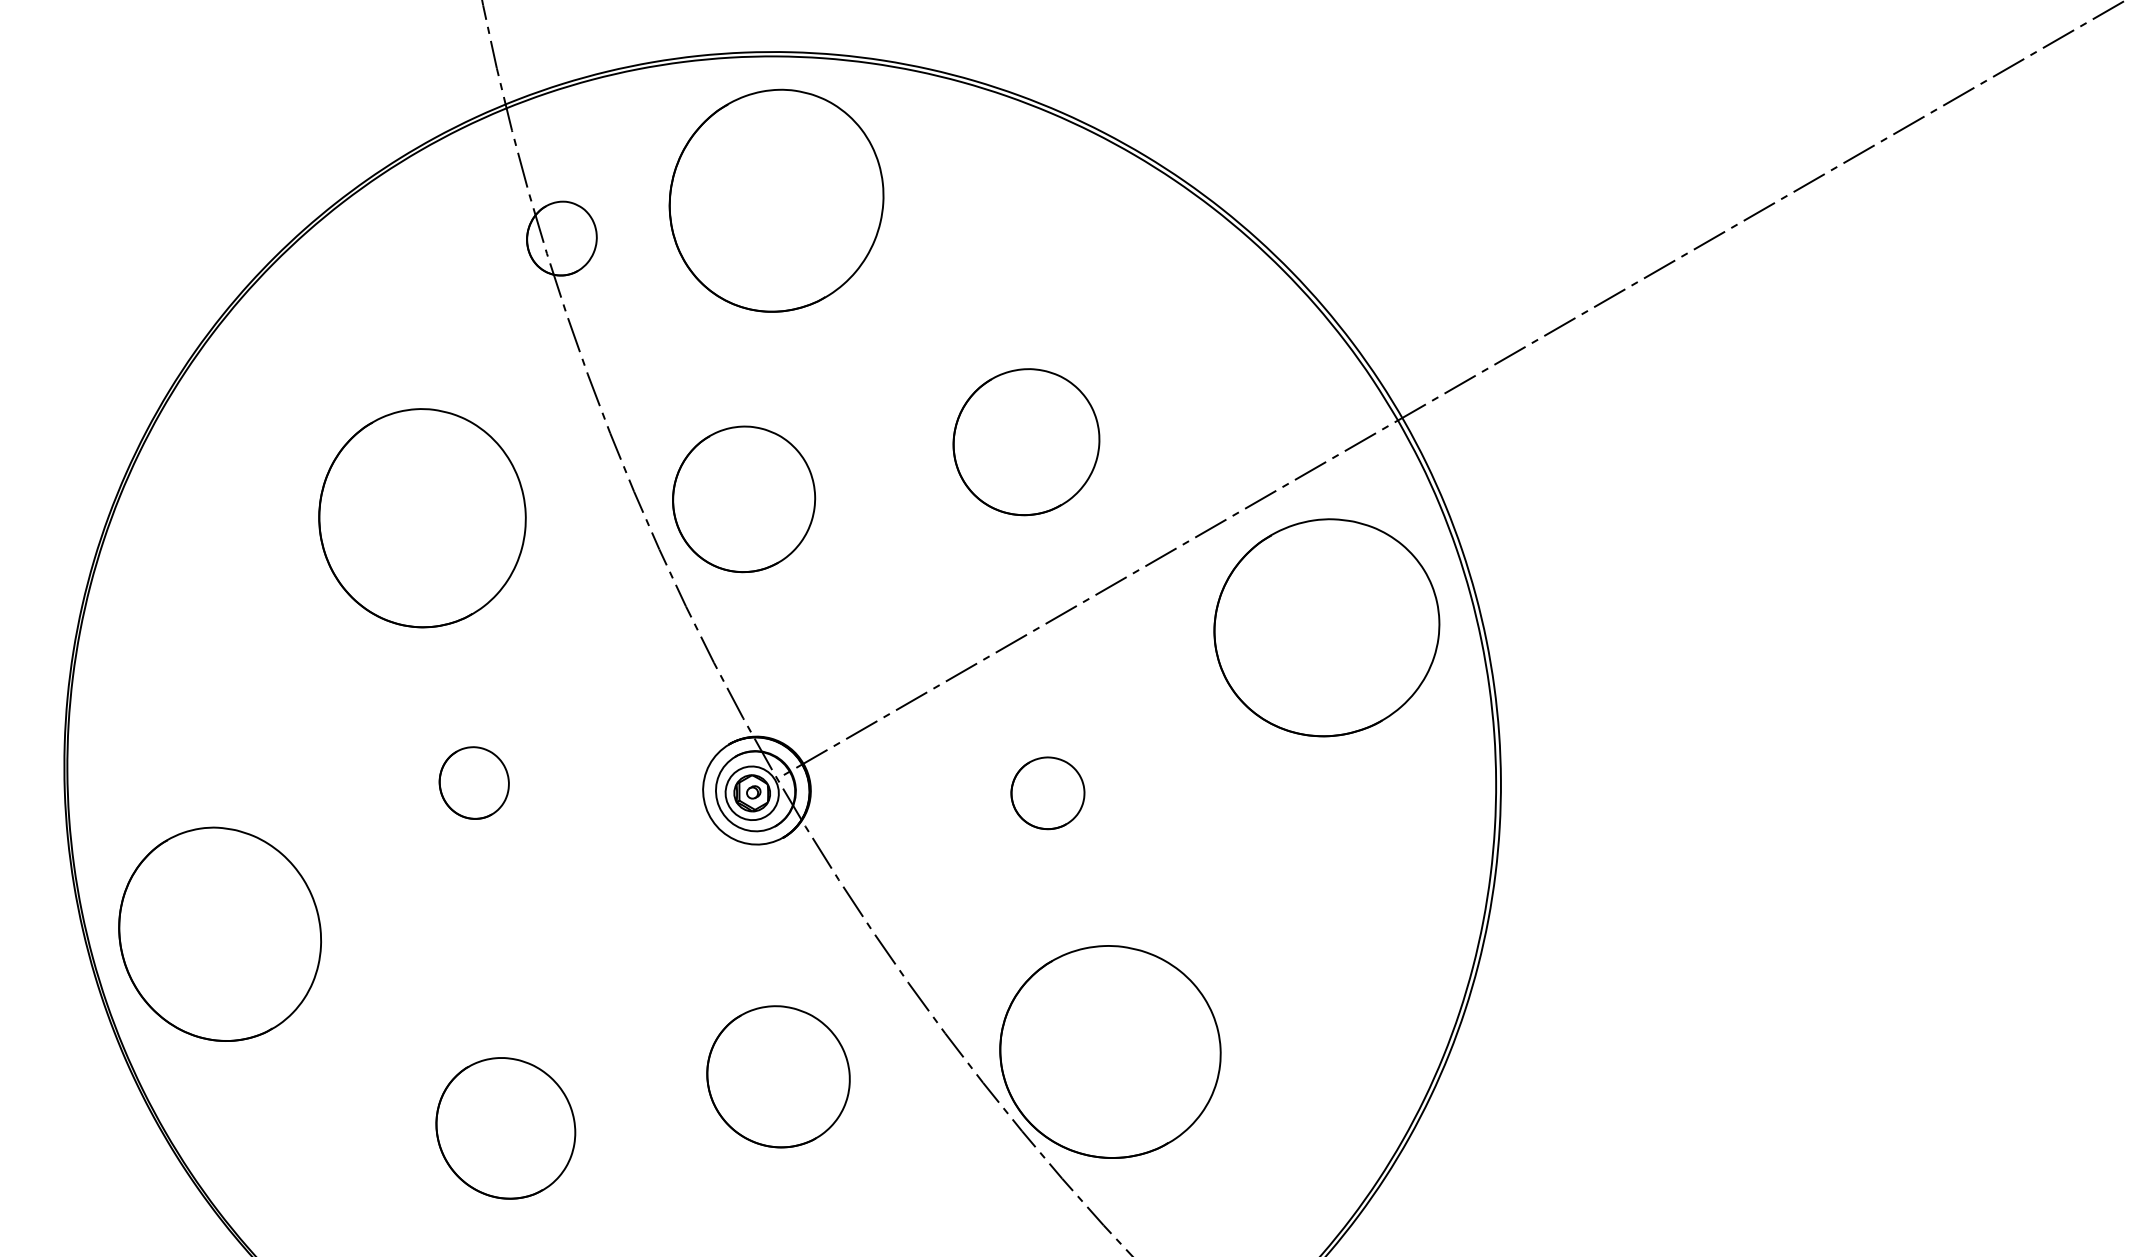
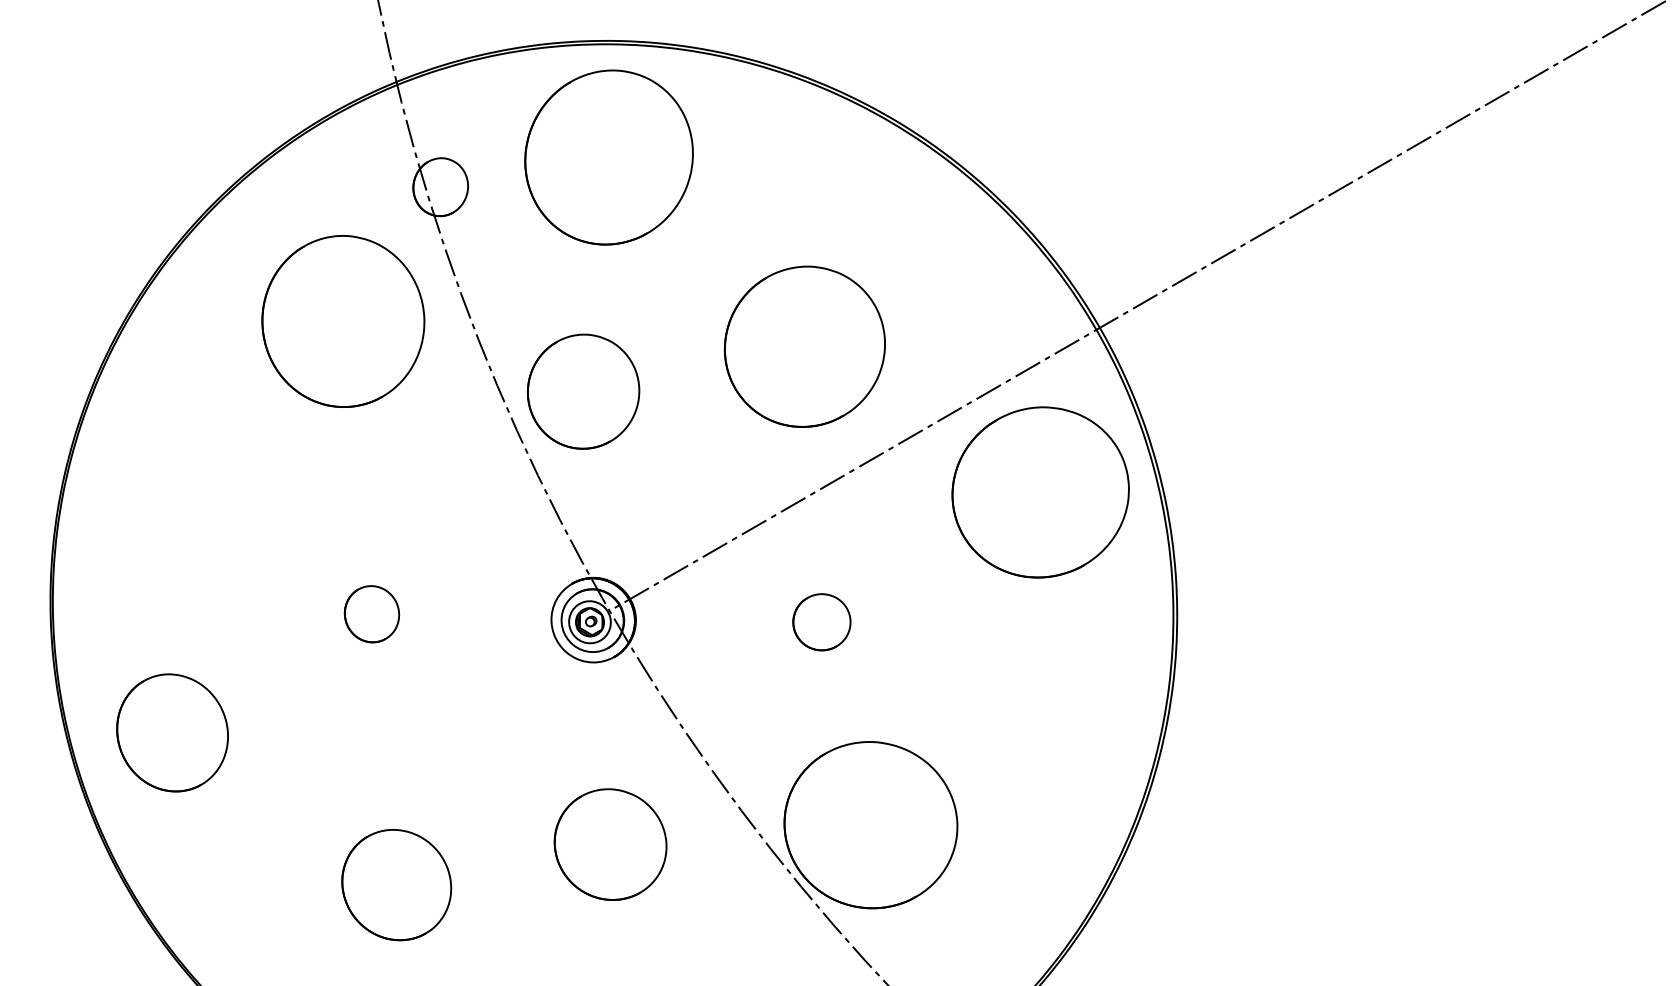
part: (1027, 441) -> (805, 346), size x1.4
part: (422, 518) -> (343, 321), moved
part: (219, 933) -> (172, 732), size x0.7

